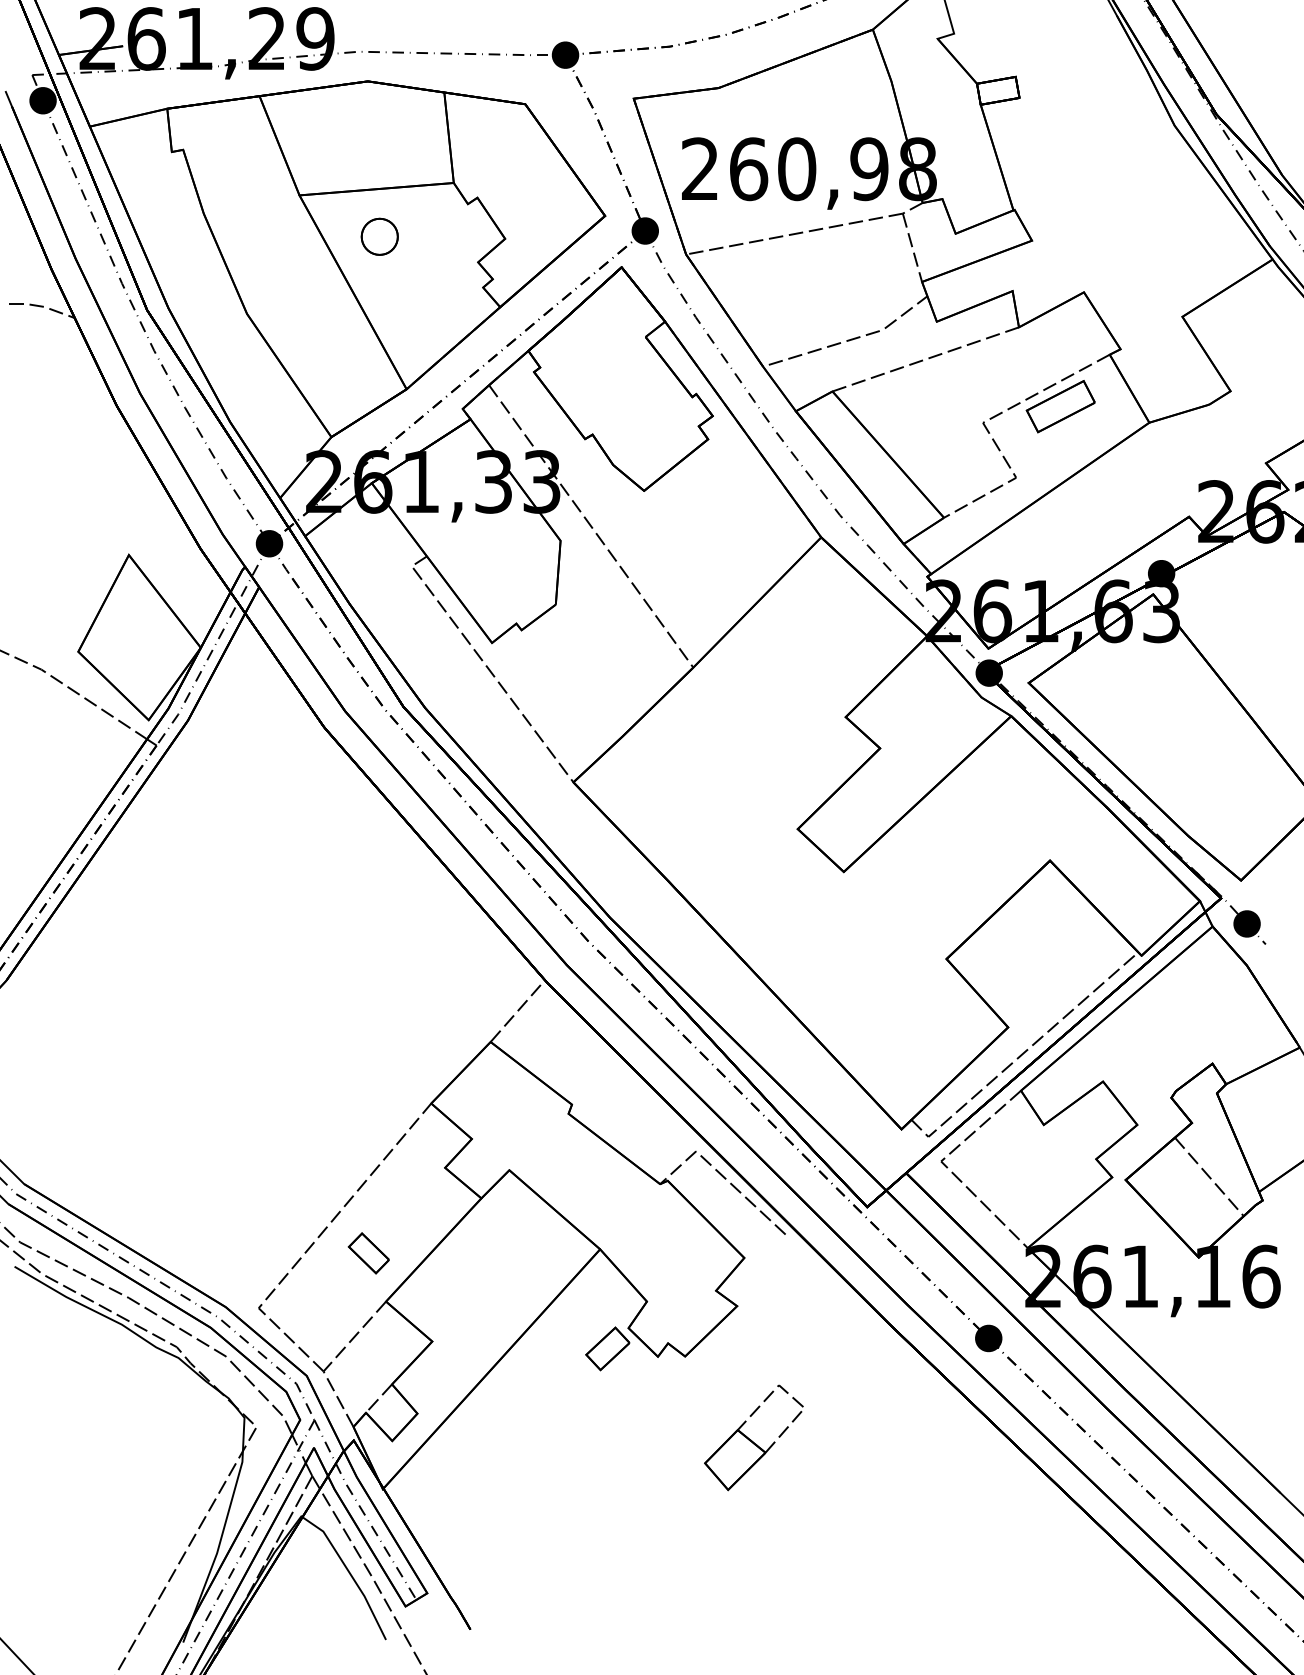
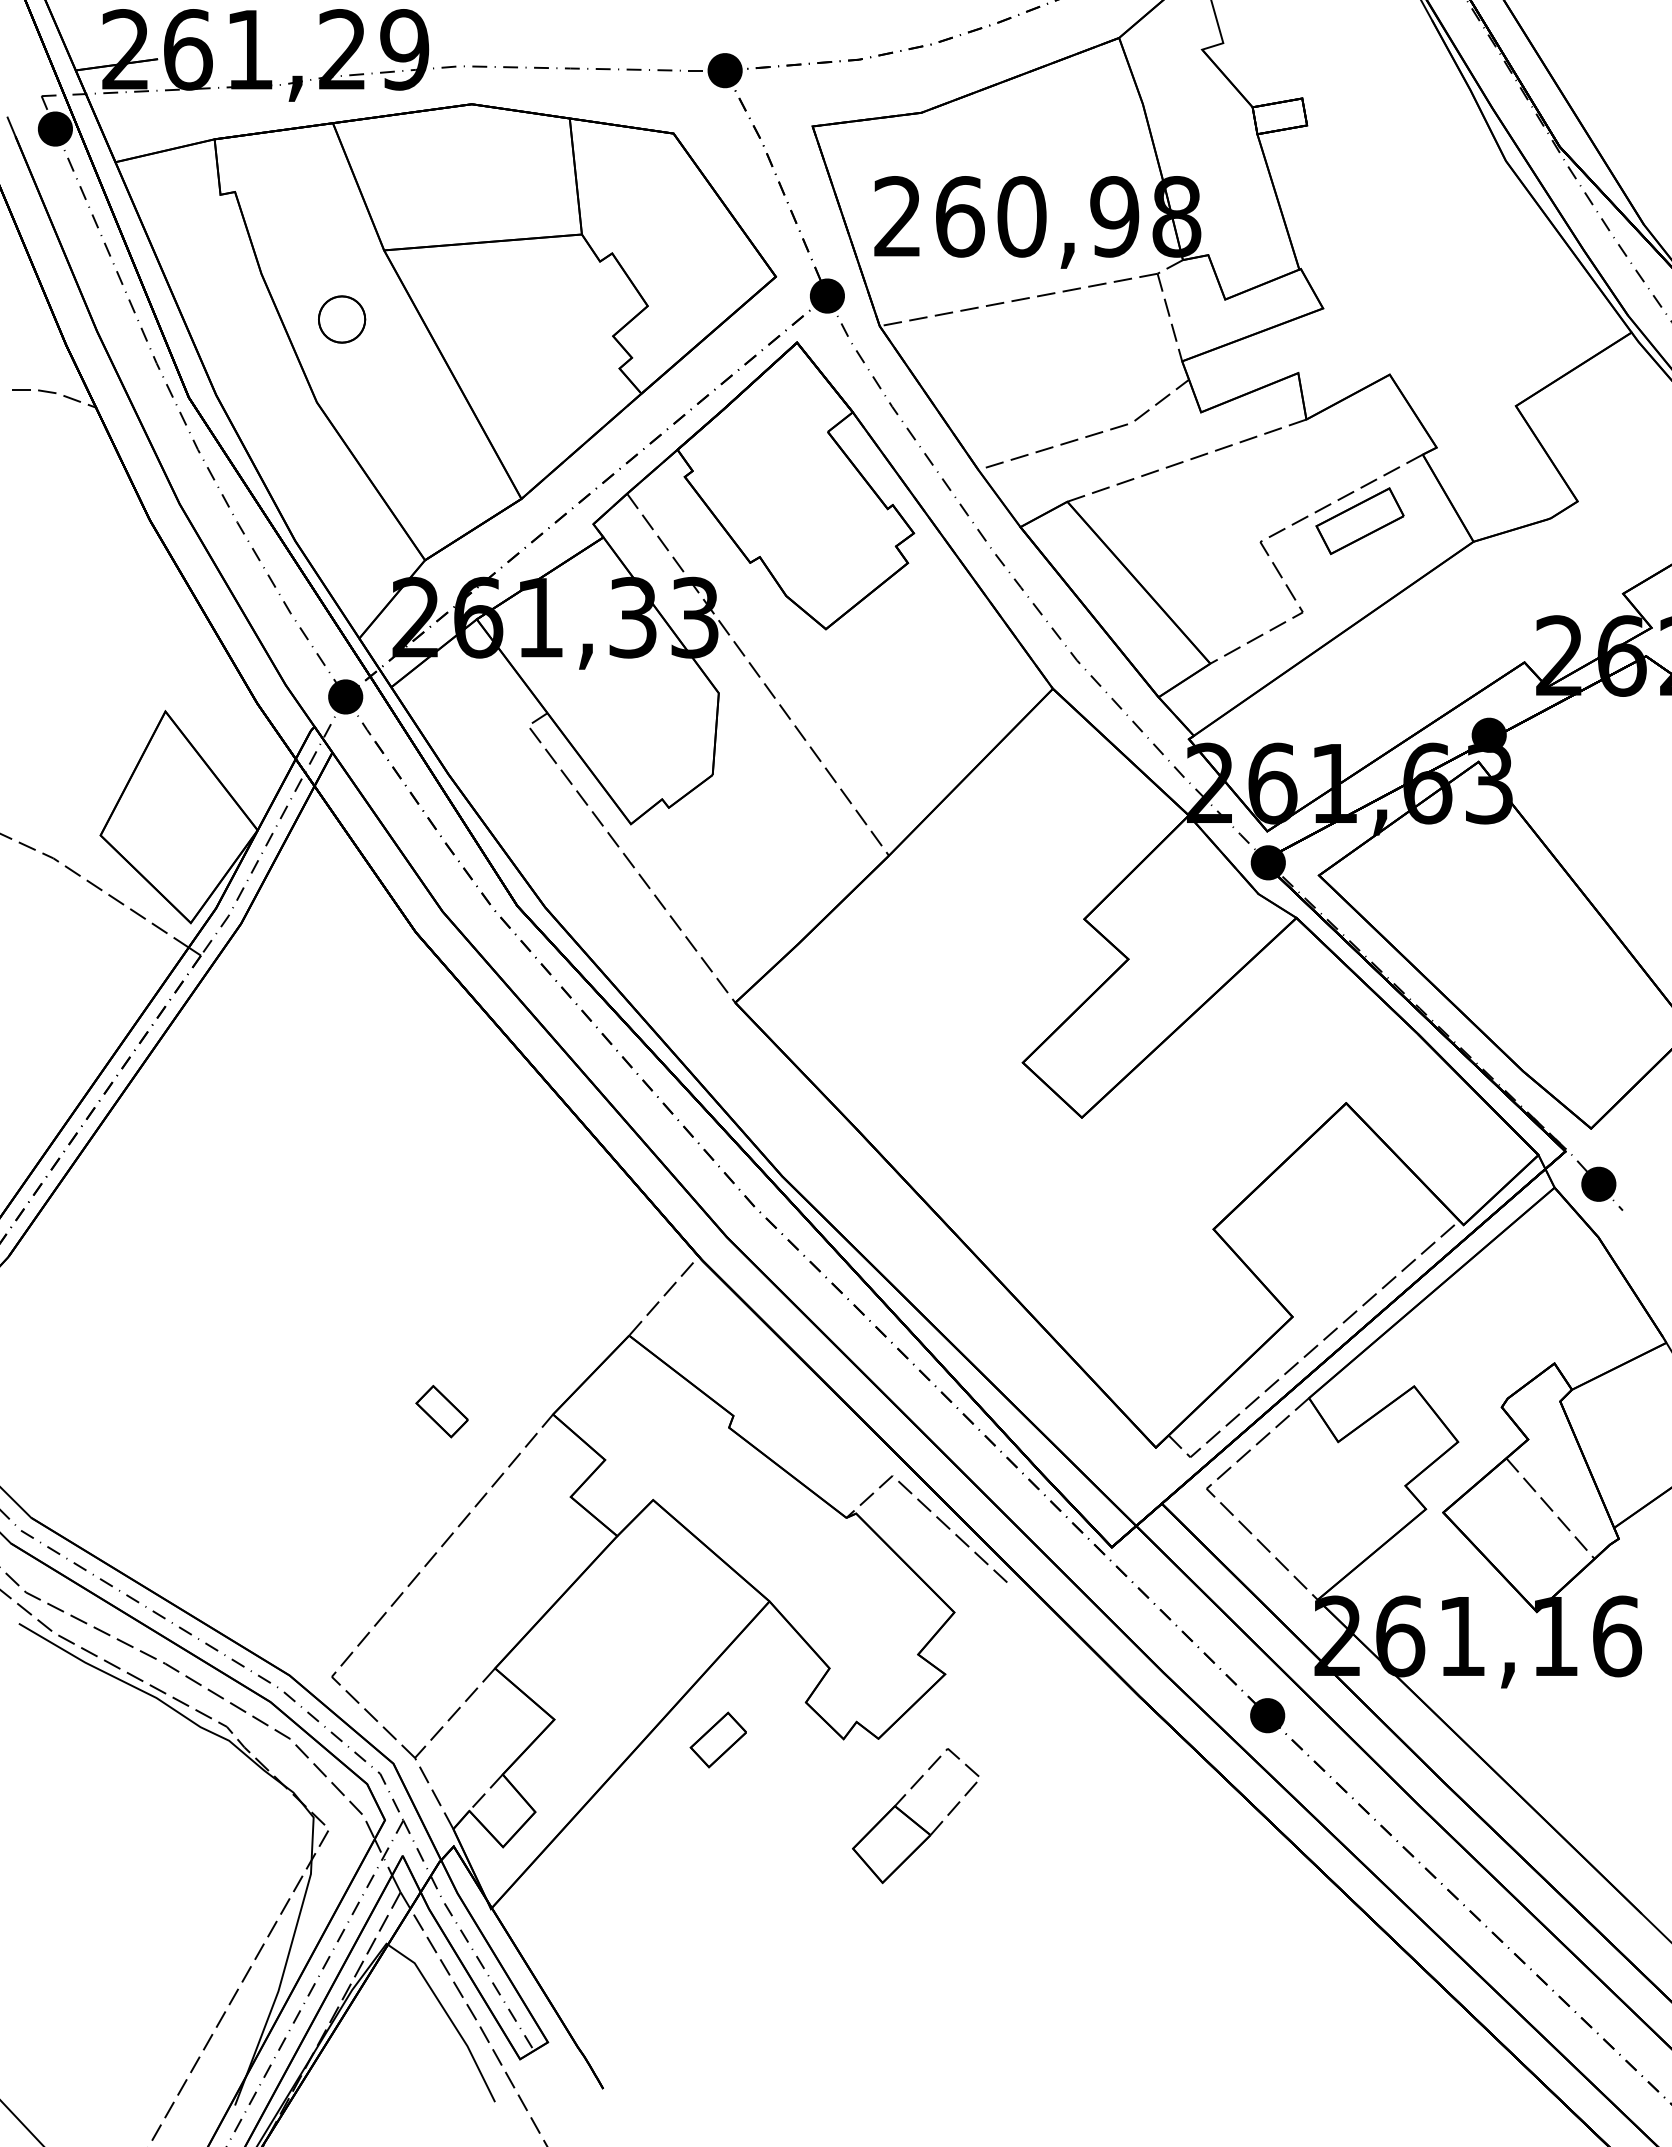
part: (380, 236) -> (342, 319), moved
part: (368, 1253) -> (441, 1411), moved
part: (607, 1348) -> (717, 1739), moved
part: (753, 1438) -> (915, 1816), moved

